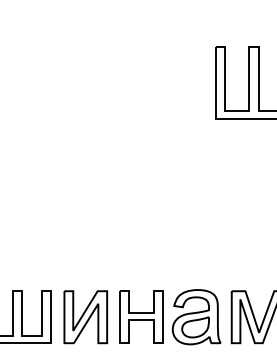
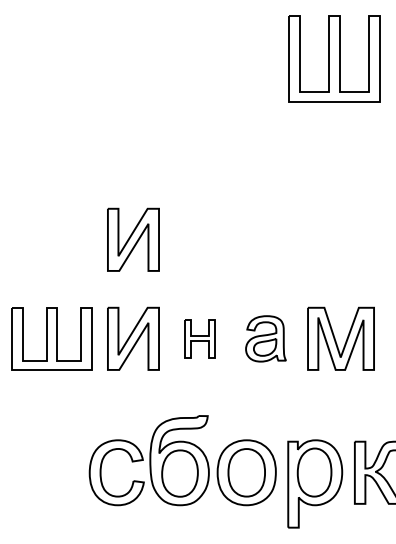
part: (85, 234) -> (133, 239), added
part: (141, 316) -> (199, 338), size x0.6
part: (196, 316) -> (265, 338), size x0.7

